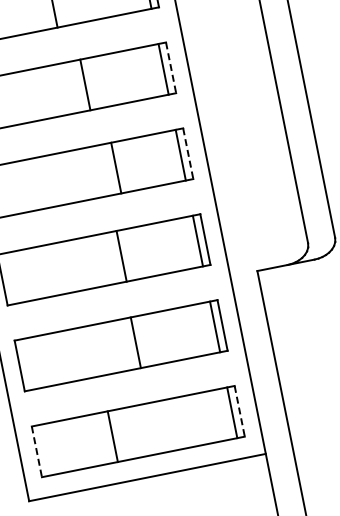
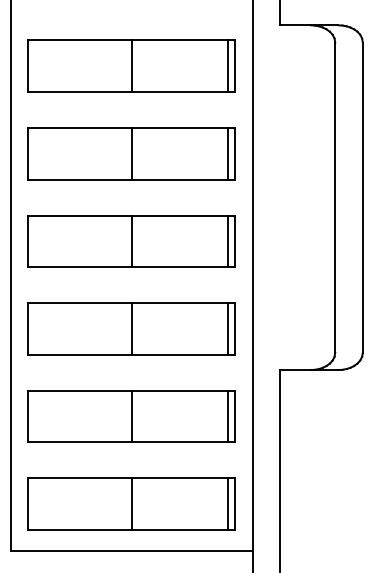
line: (171, 67) -> (235, 153), dashed -> solid
line: (84, 84) -> (131, 153), moved
line: (188, 153) -> (235, 241), dashed -> solid
line: (115, 168) -> (131, 241), moved
line: (121, 255) -> (131, 328), moved
line: (135, 342) -> (131, 416), moved
line: (240, 411) -> (235, 504), dashed -> solid
line: (112, 437) -> (131, 504), moved
line: (37, 452) -> (28, 504), dashed -> solid

